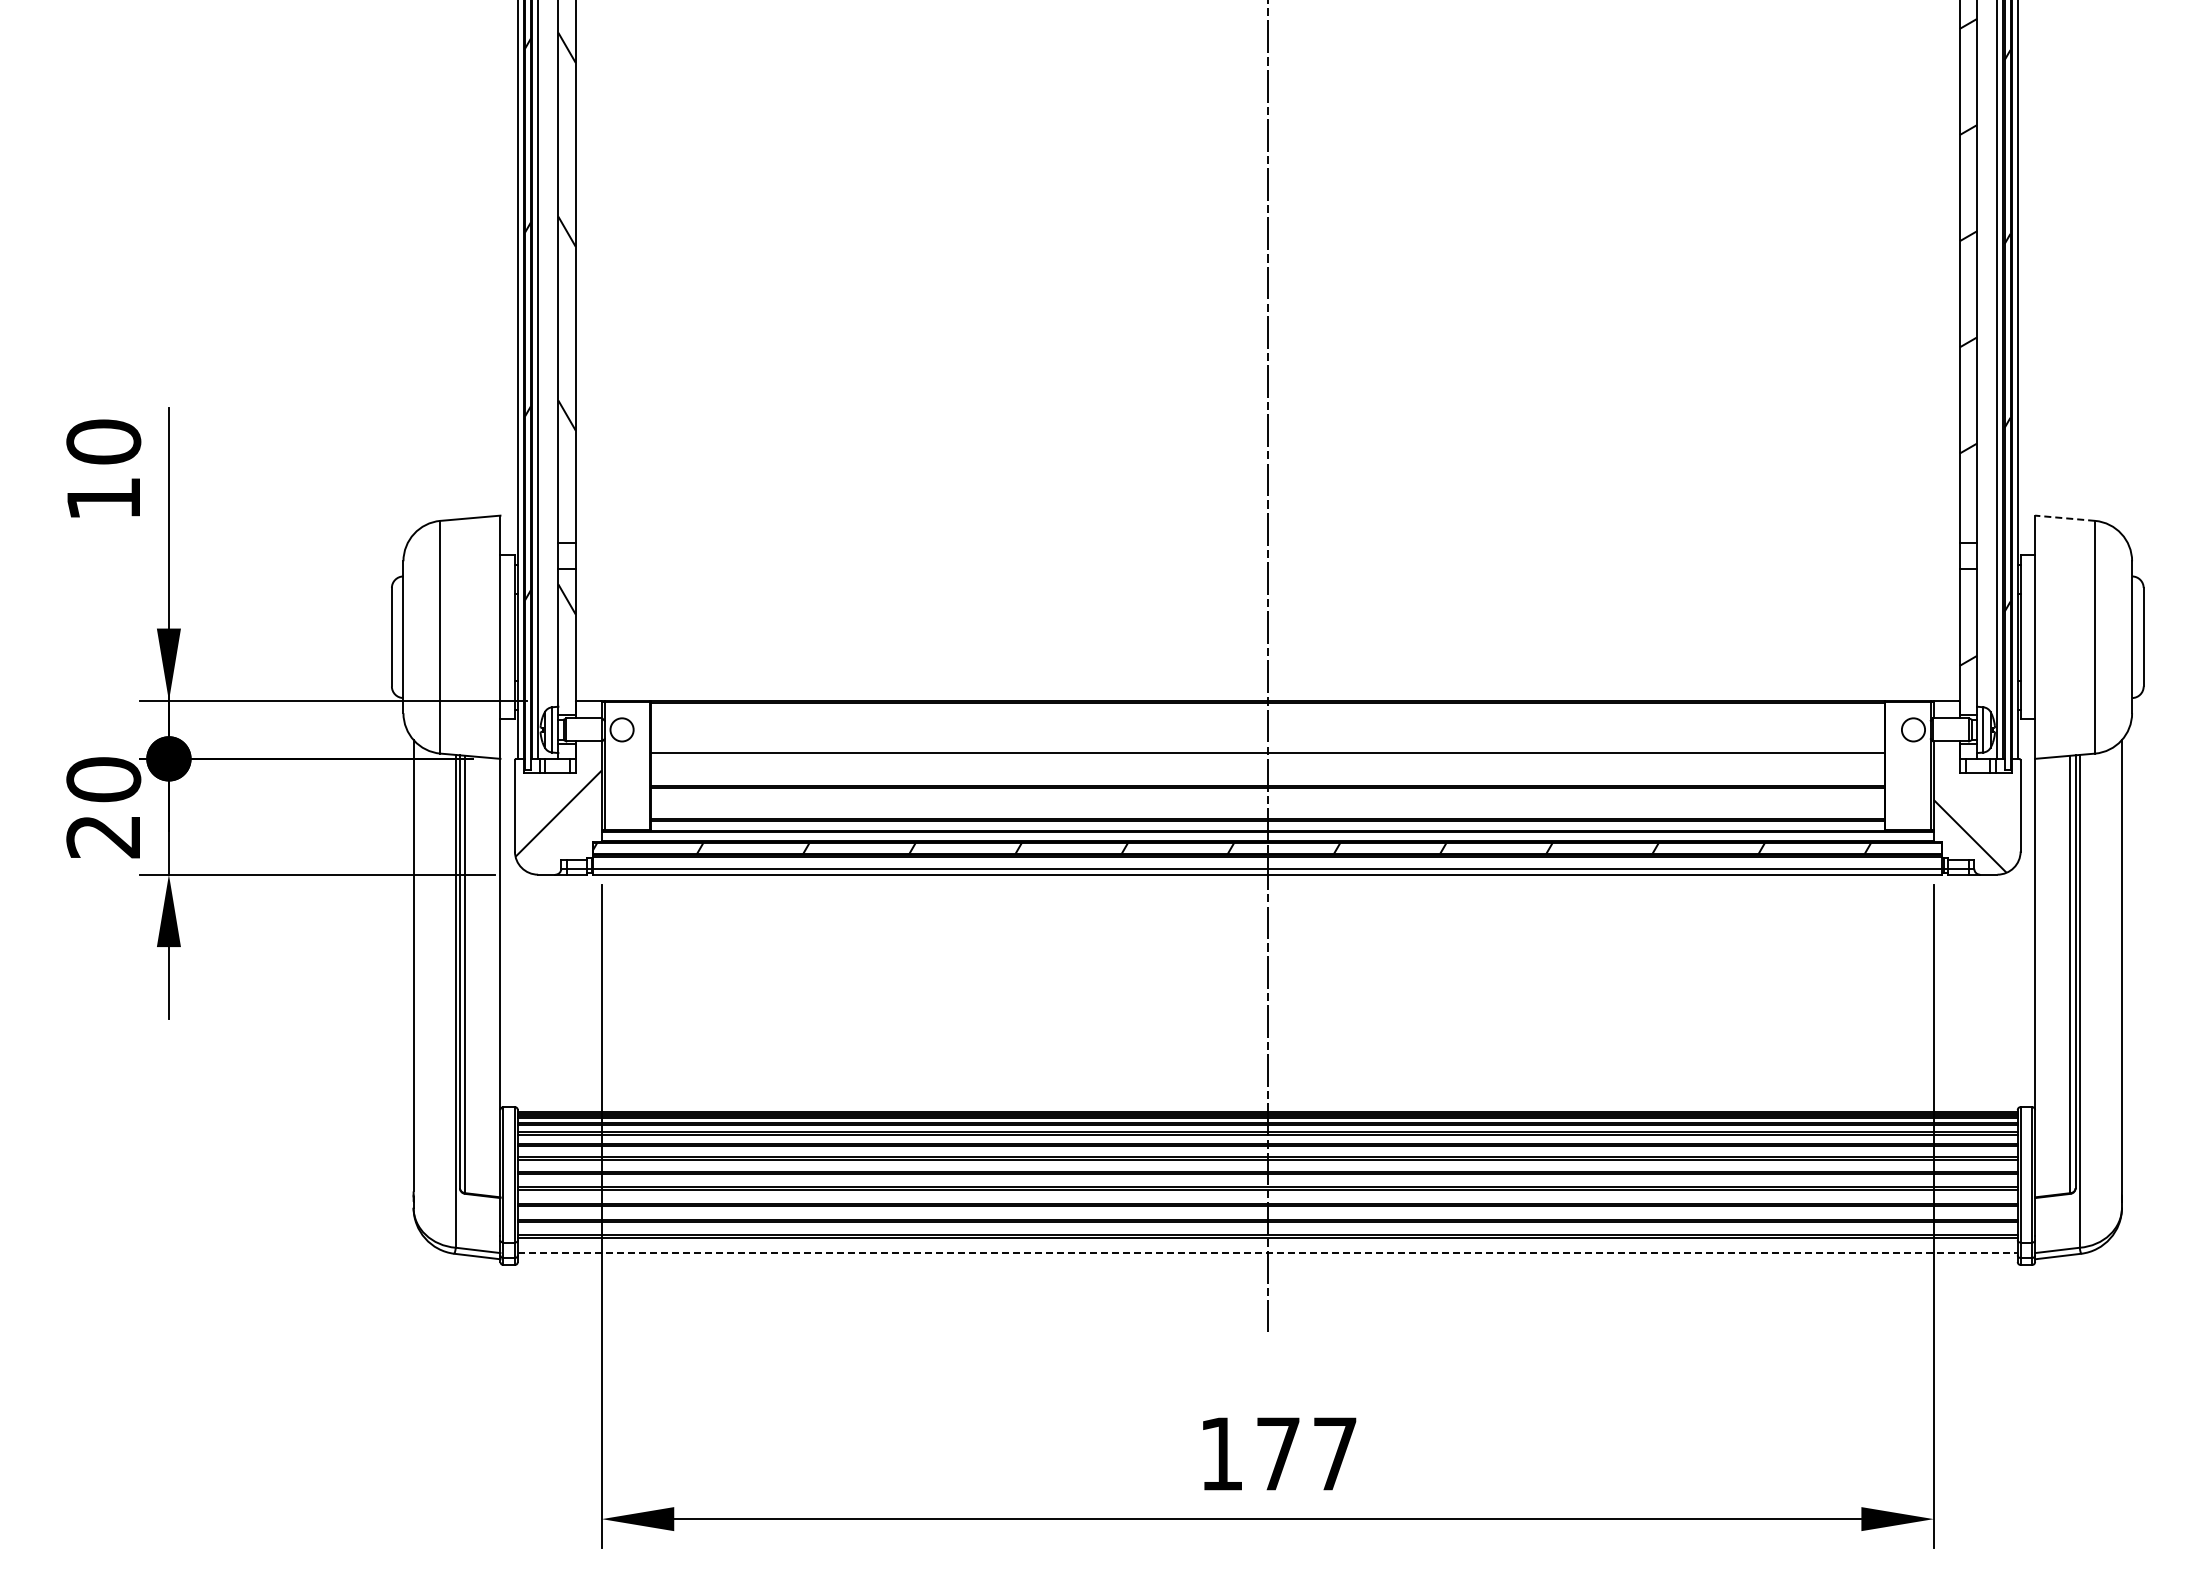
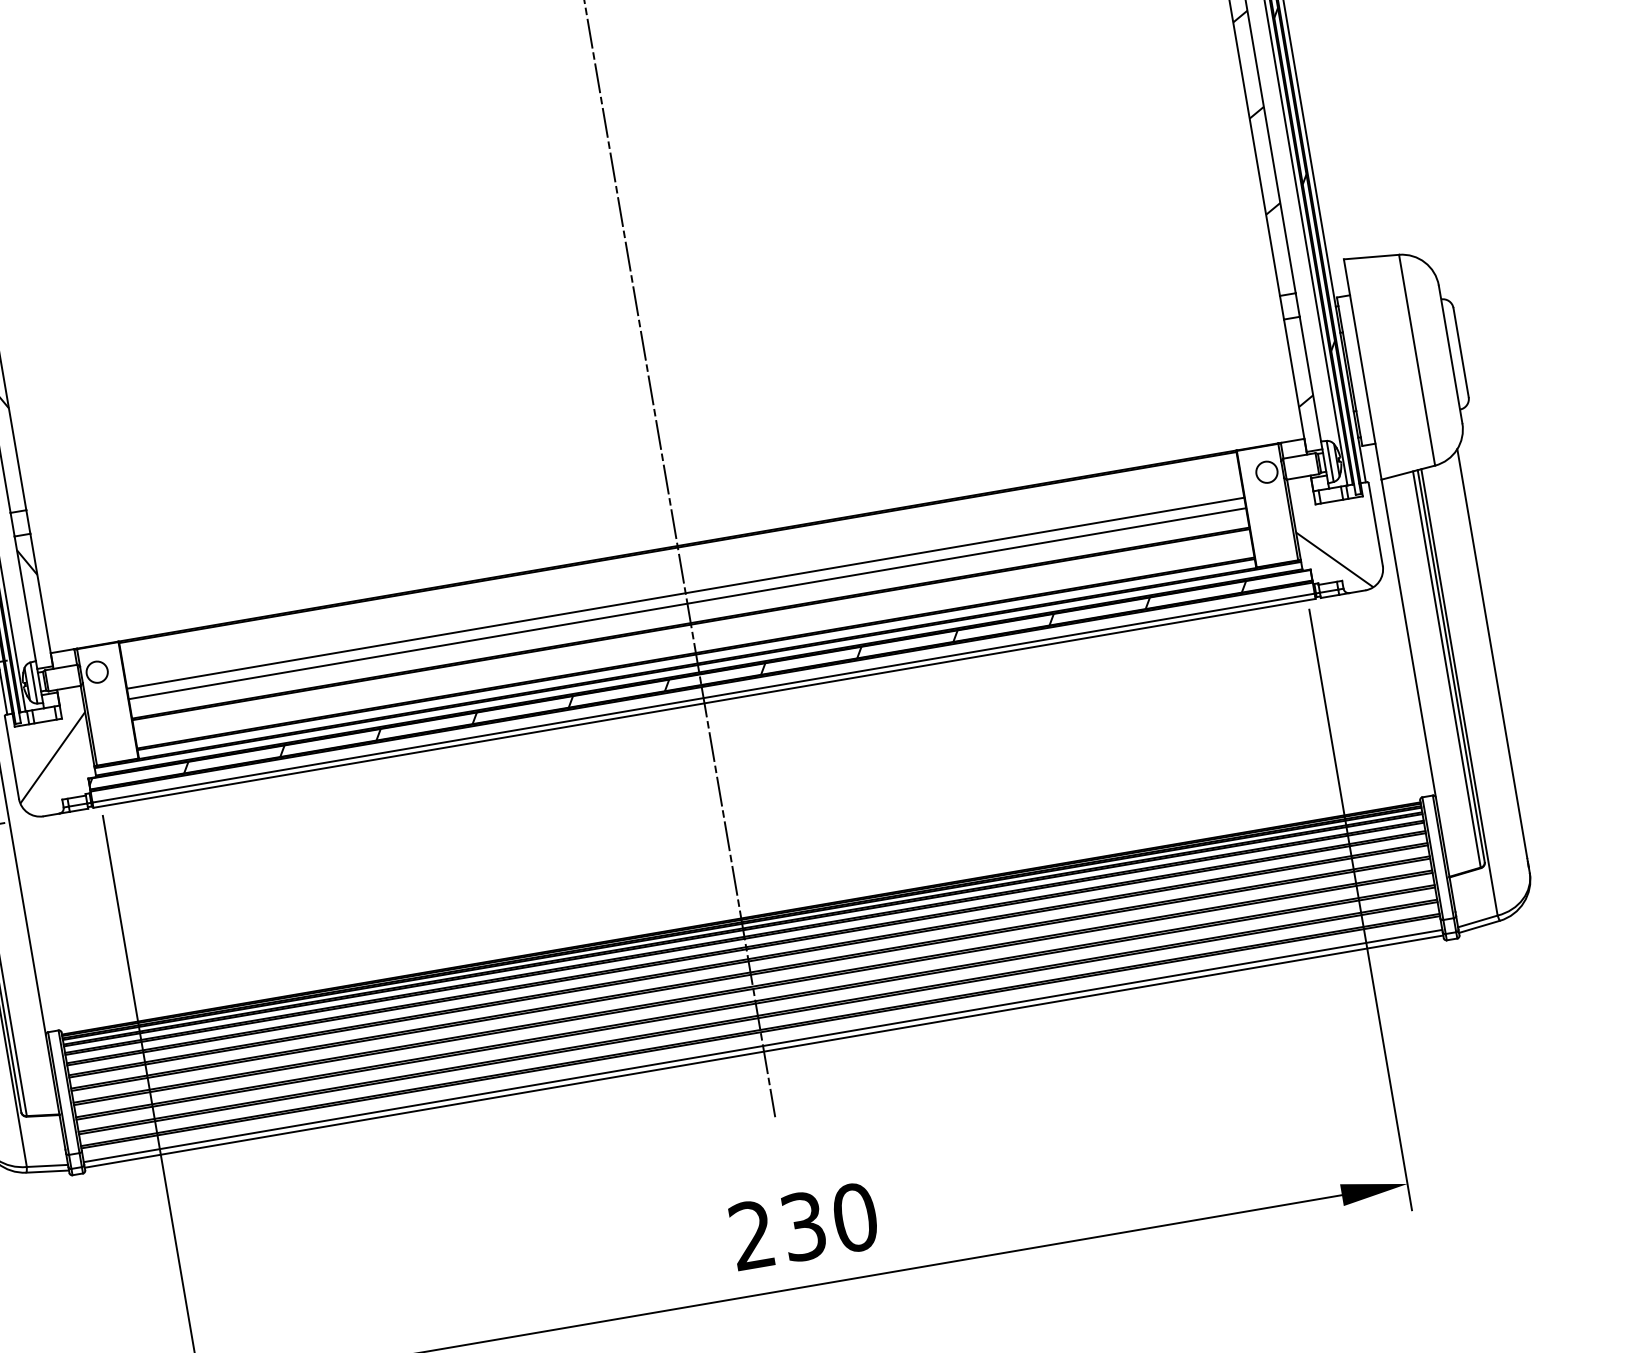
line: (2064, 518) -> (1370, 257), dashed -> solid
line: (1267, 764) -> (687, 603), added
line: (1267, 1252) -> (762, 1045), dashed -> solid
line: (1267, 1259) -> (763, 1051), added
text: (1278, 1453) -> (803, 1225), 177 -> 230

